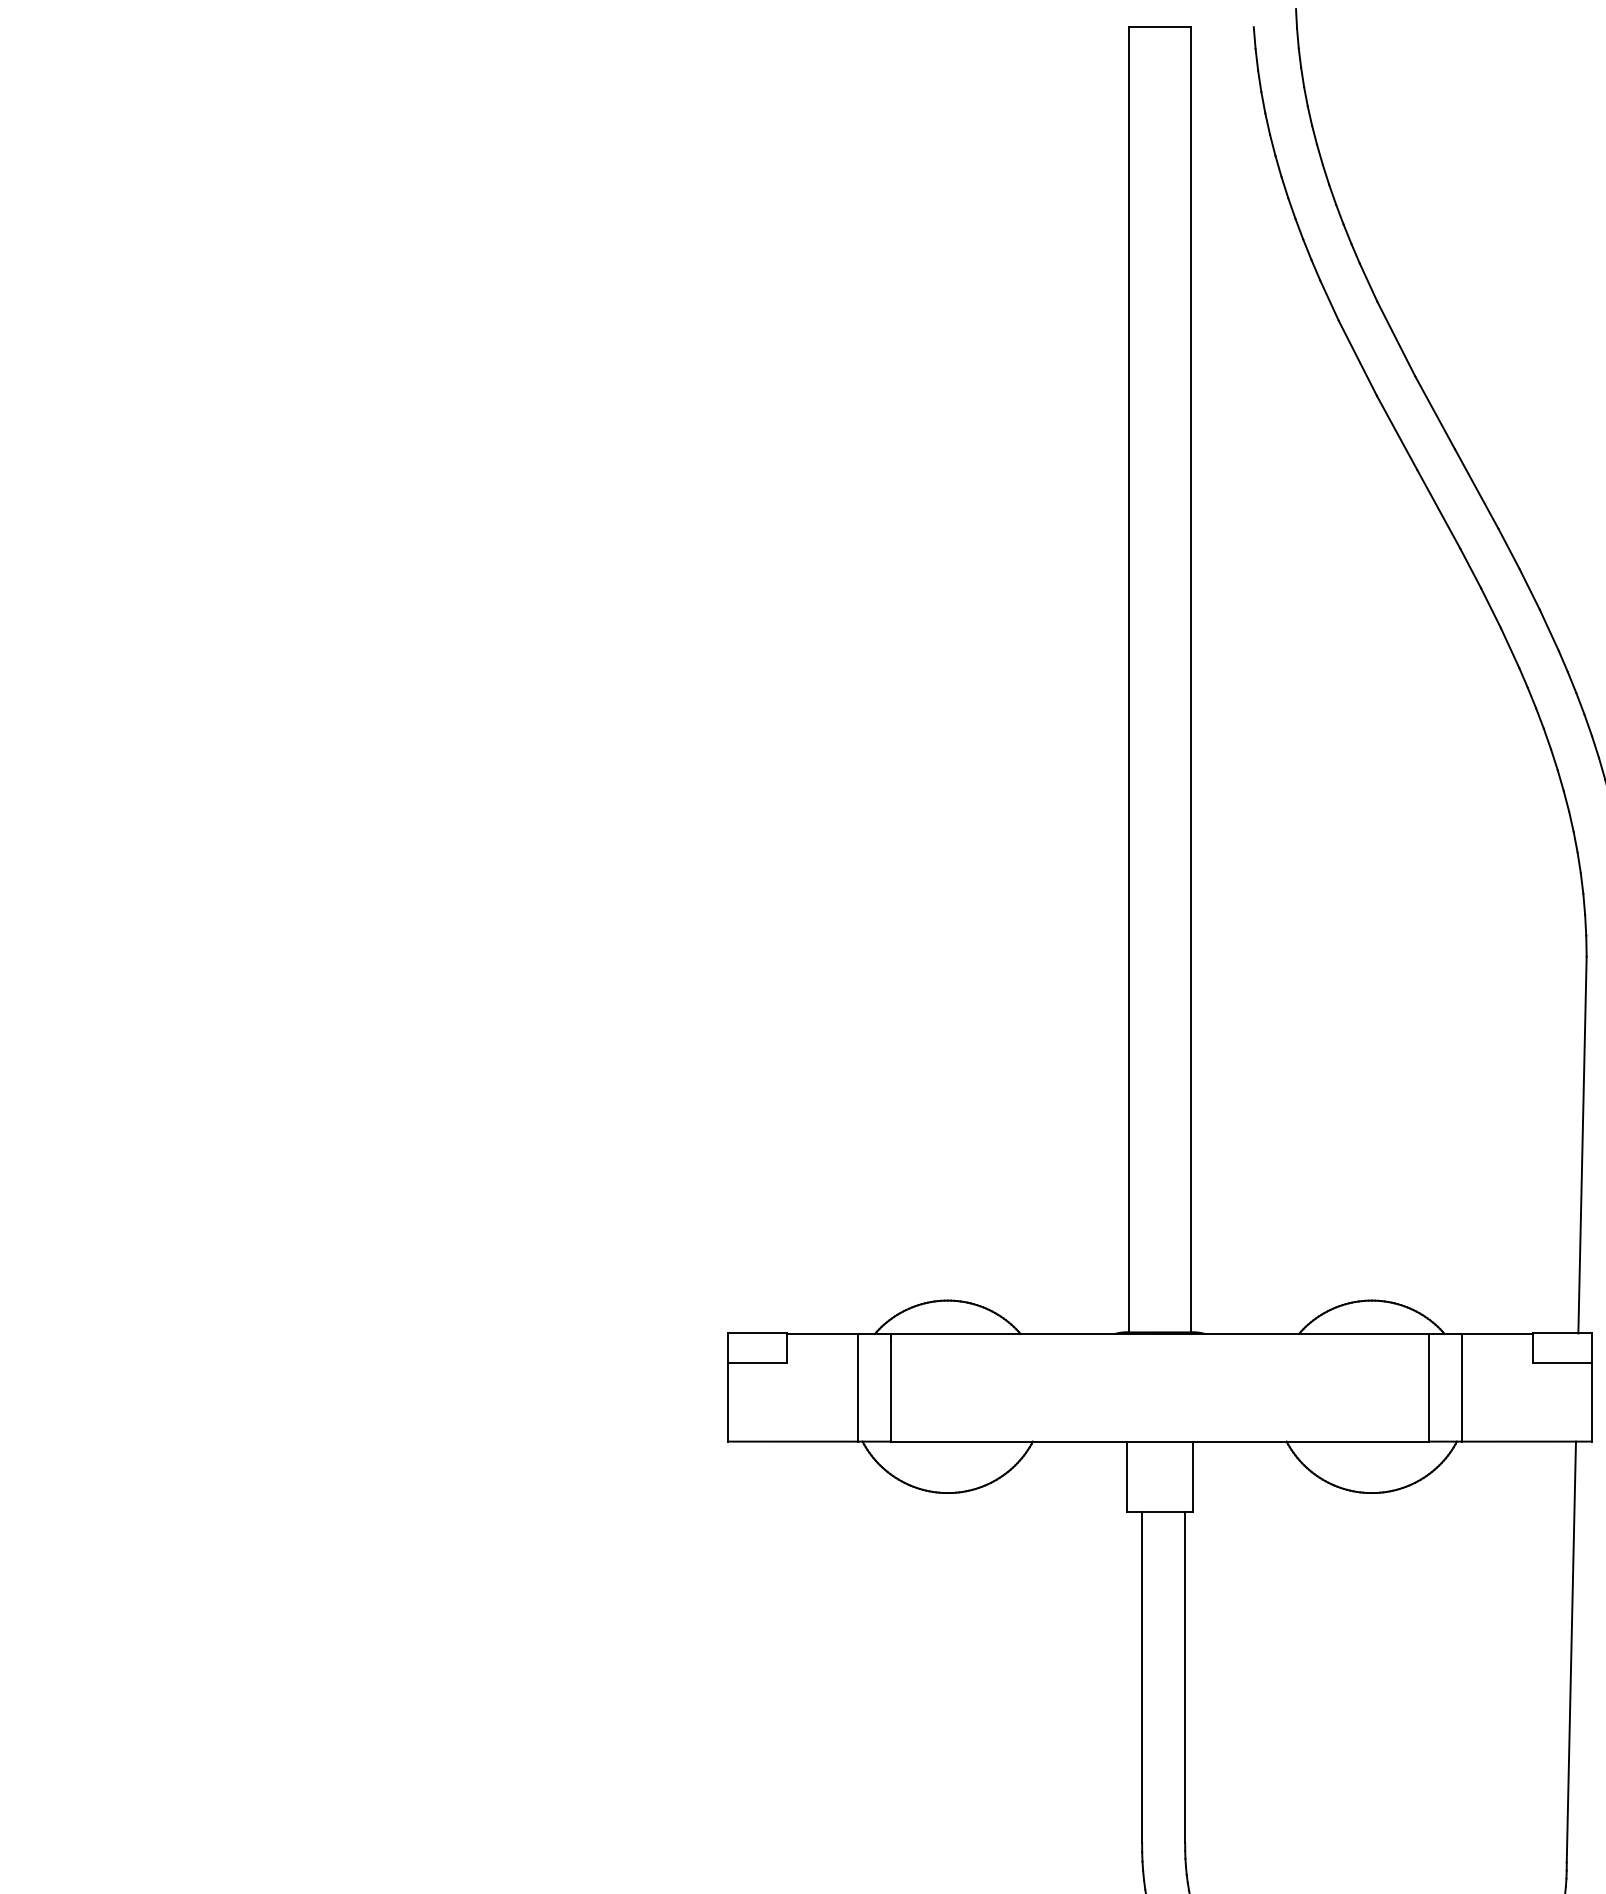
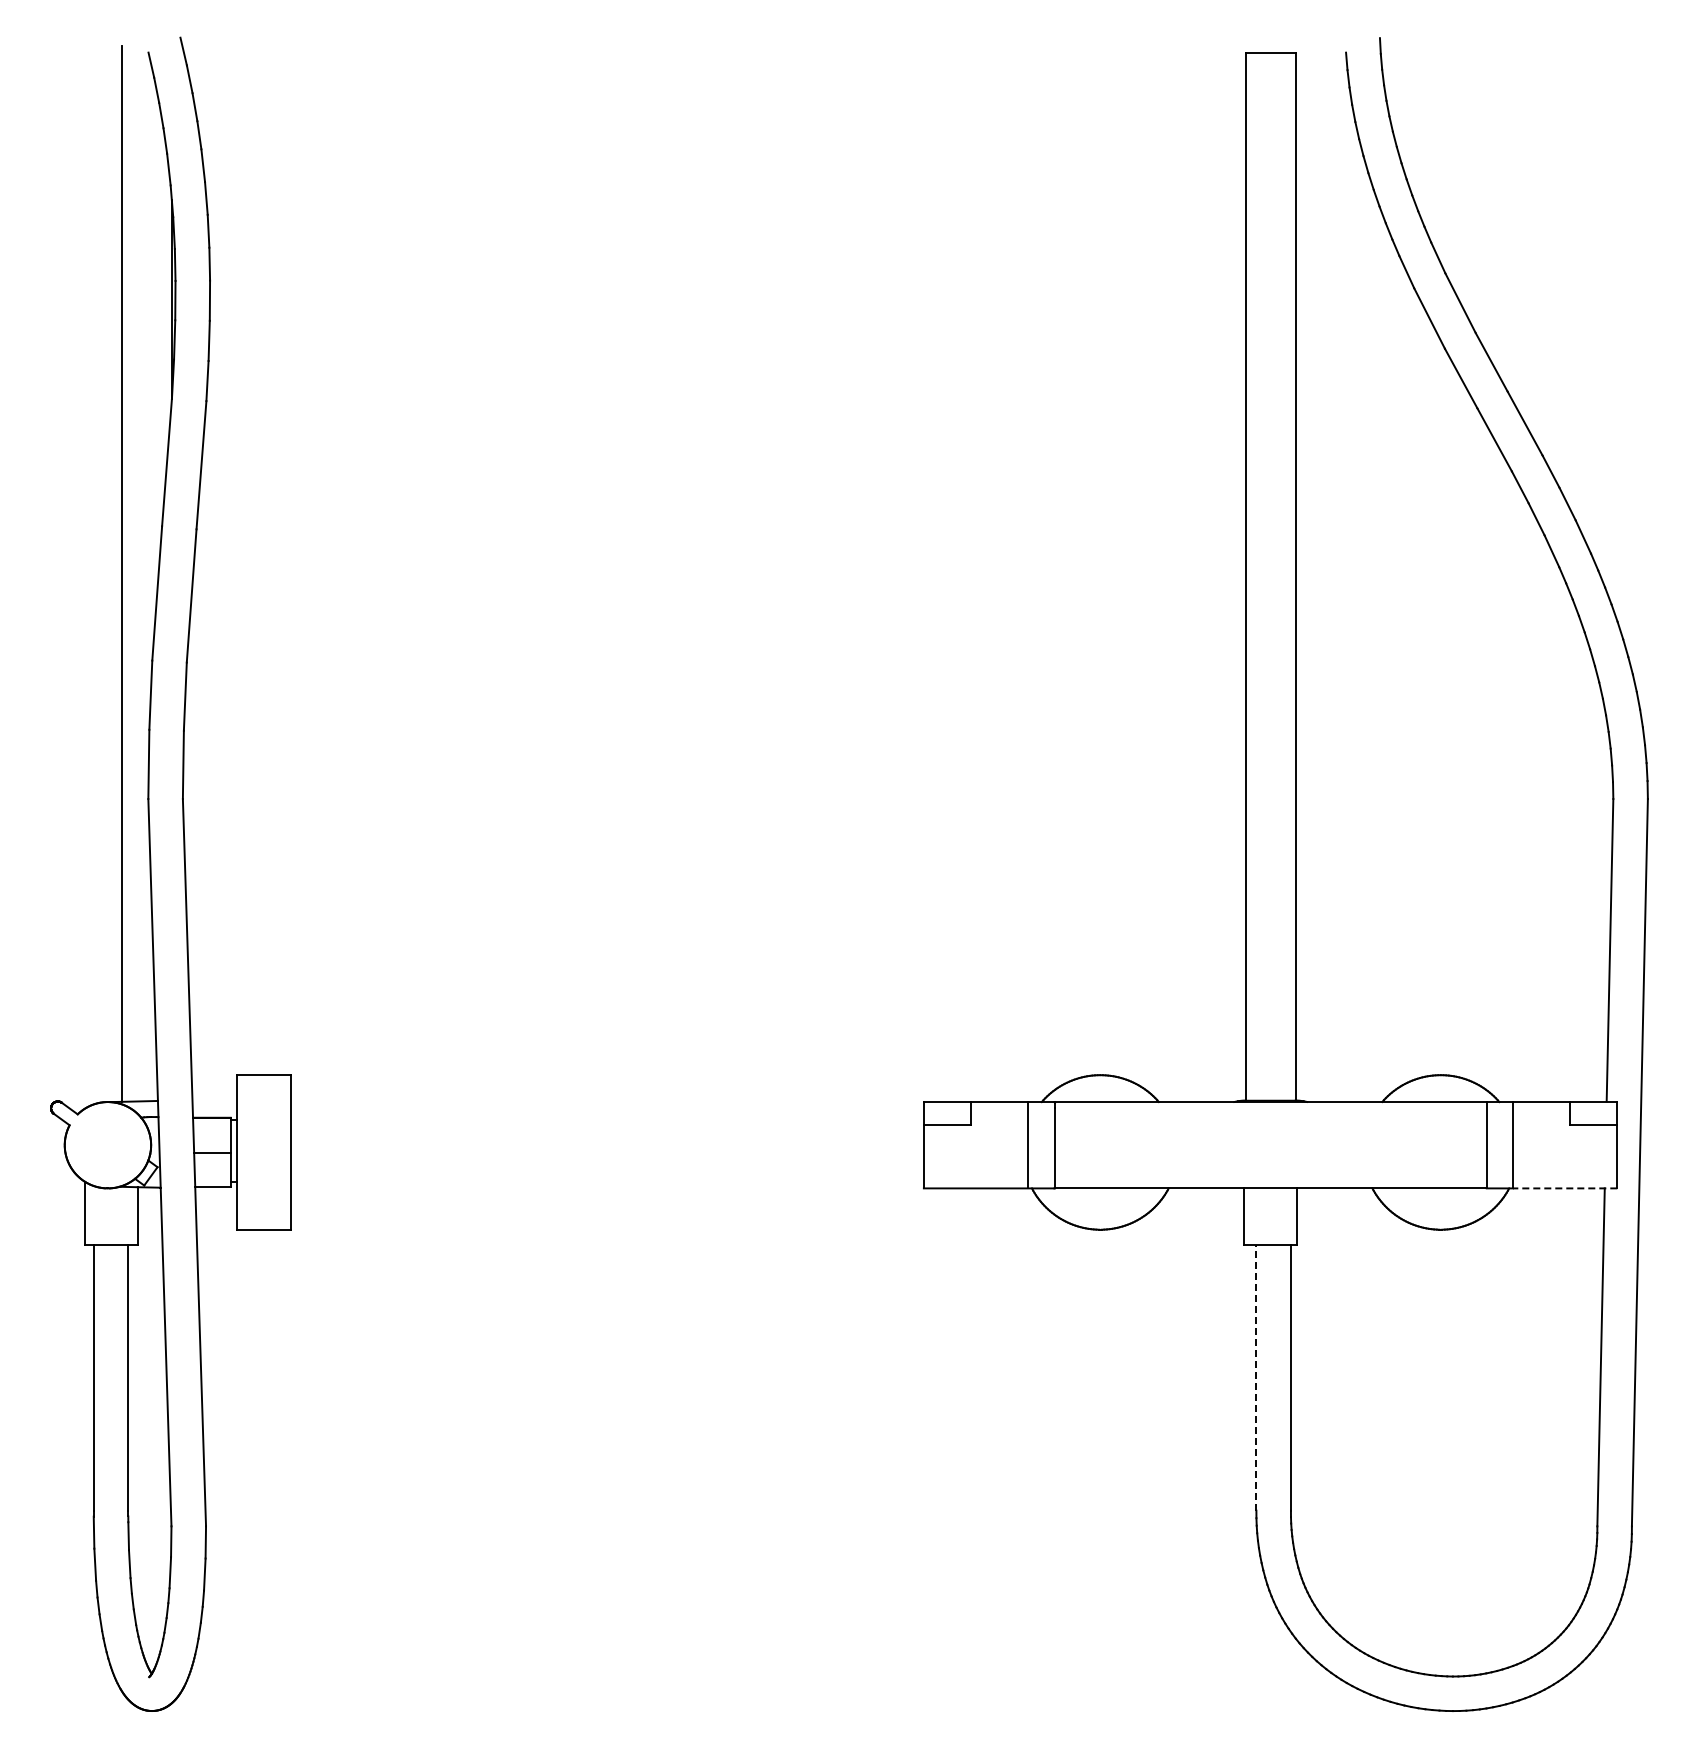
line: (1525, 1441) -> (1564, 1188), solid -> dashed
line: (1142, 1677) -> (1256, 1377), solid -> dashed

